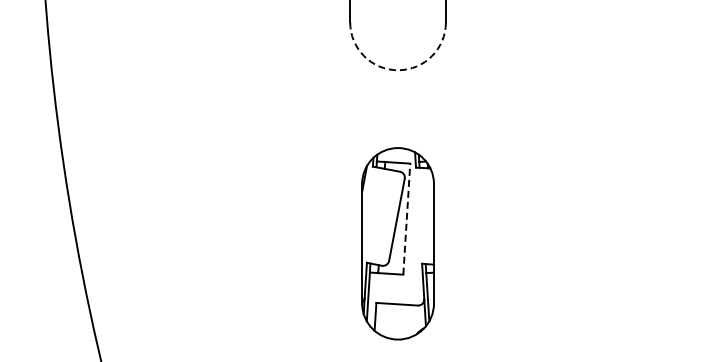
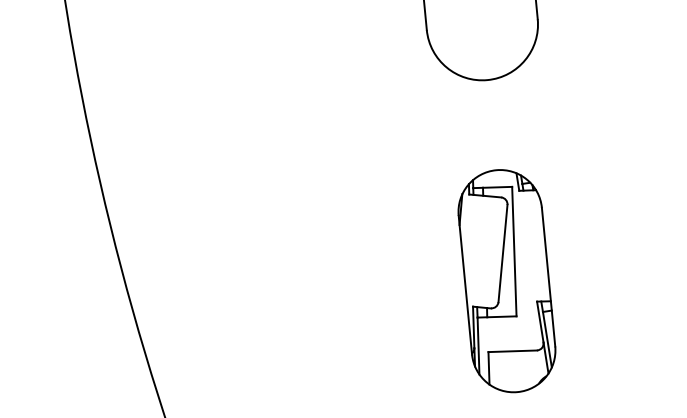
arc: (398, 70) -> (488, 80), dashed -> solid
line: (406, 219) -> (514, 252), dashed -> solid

